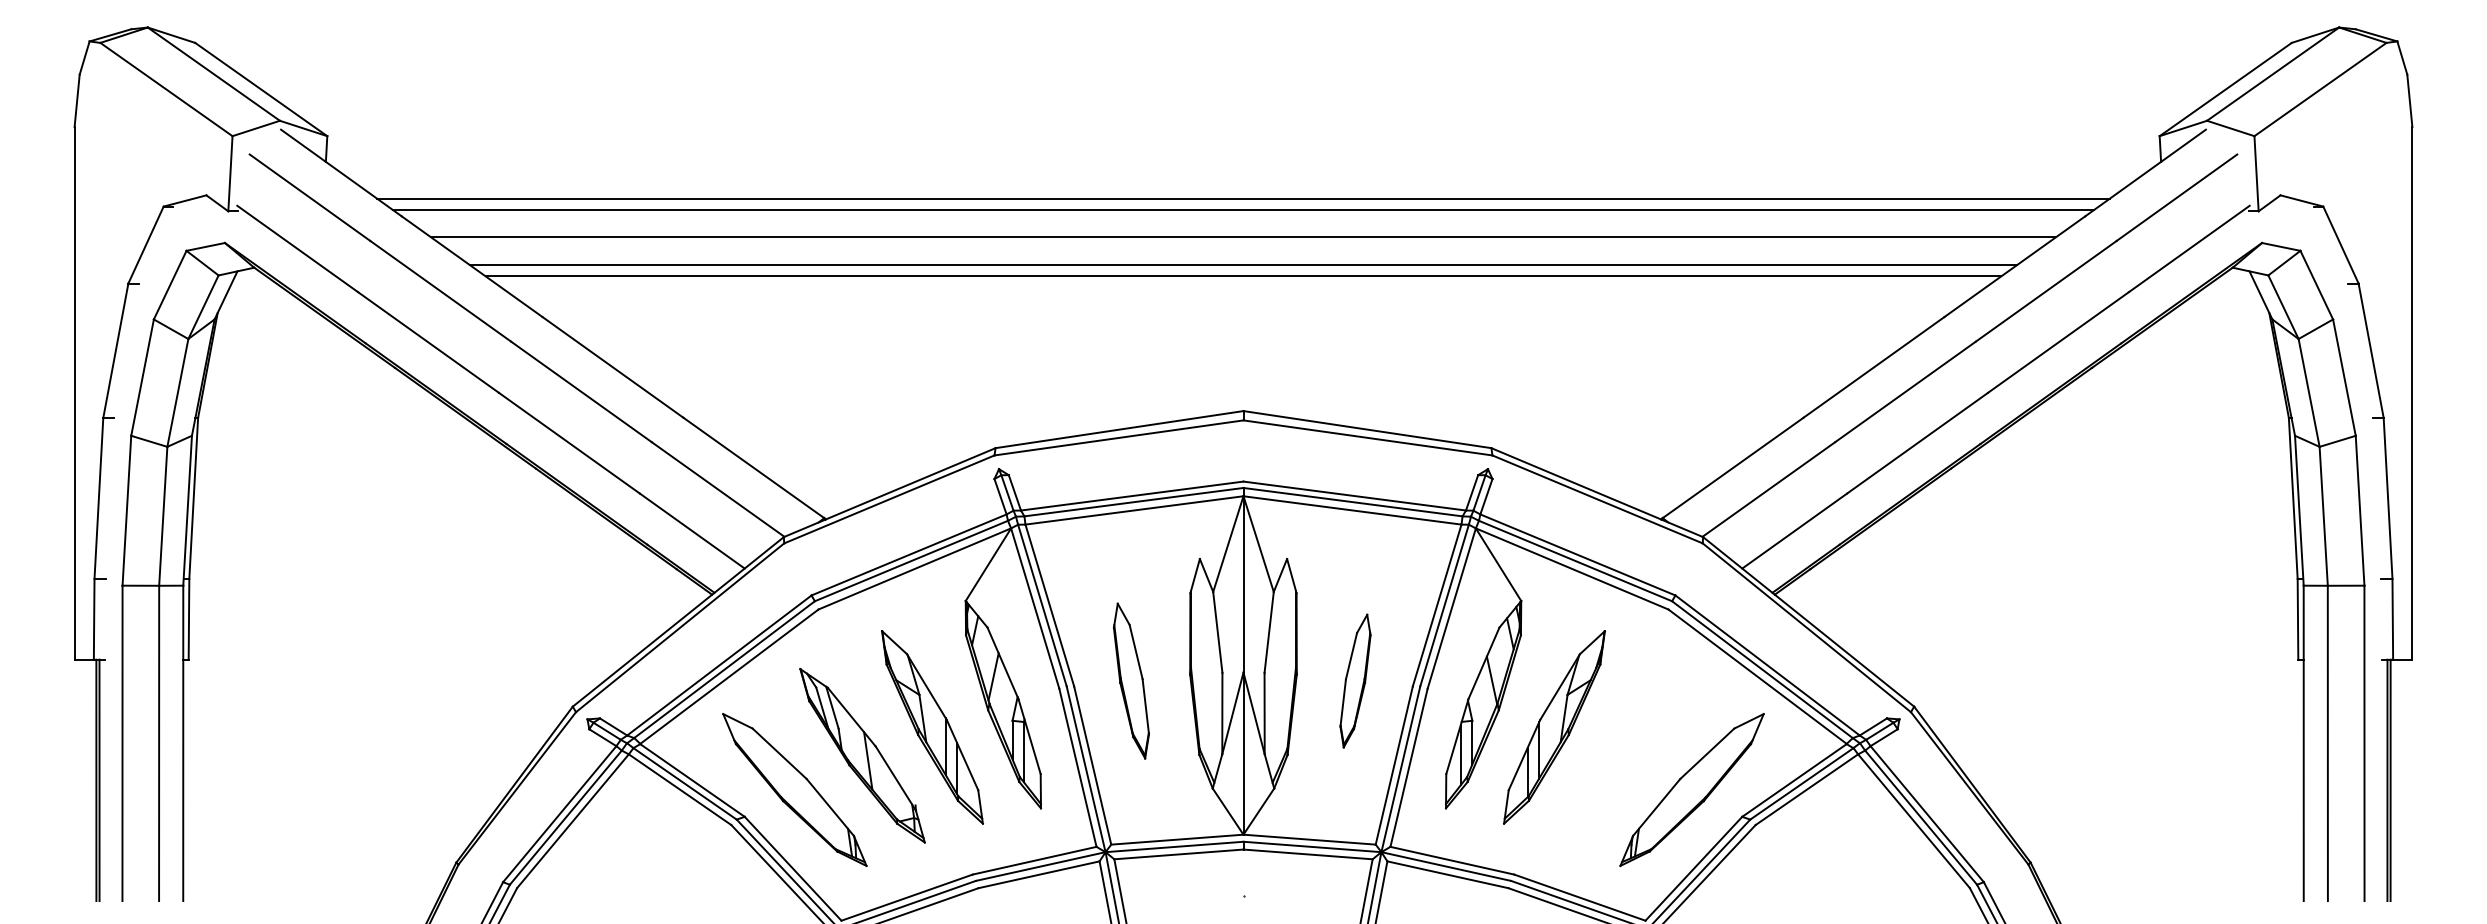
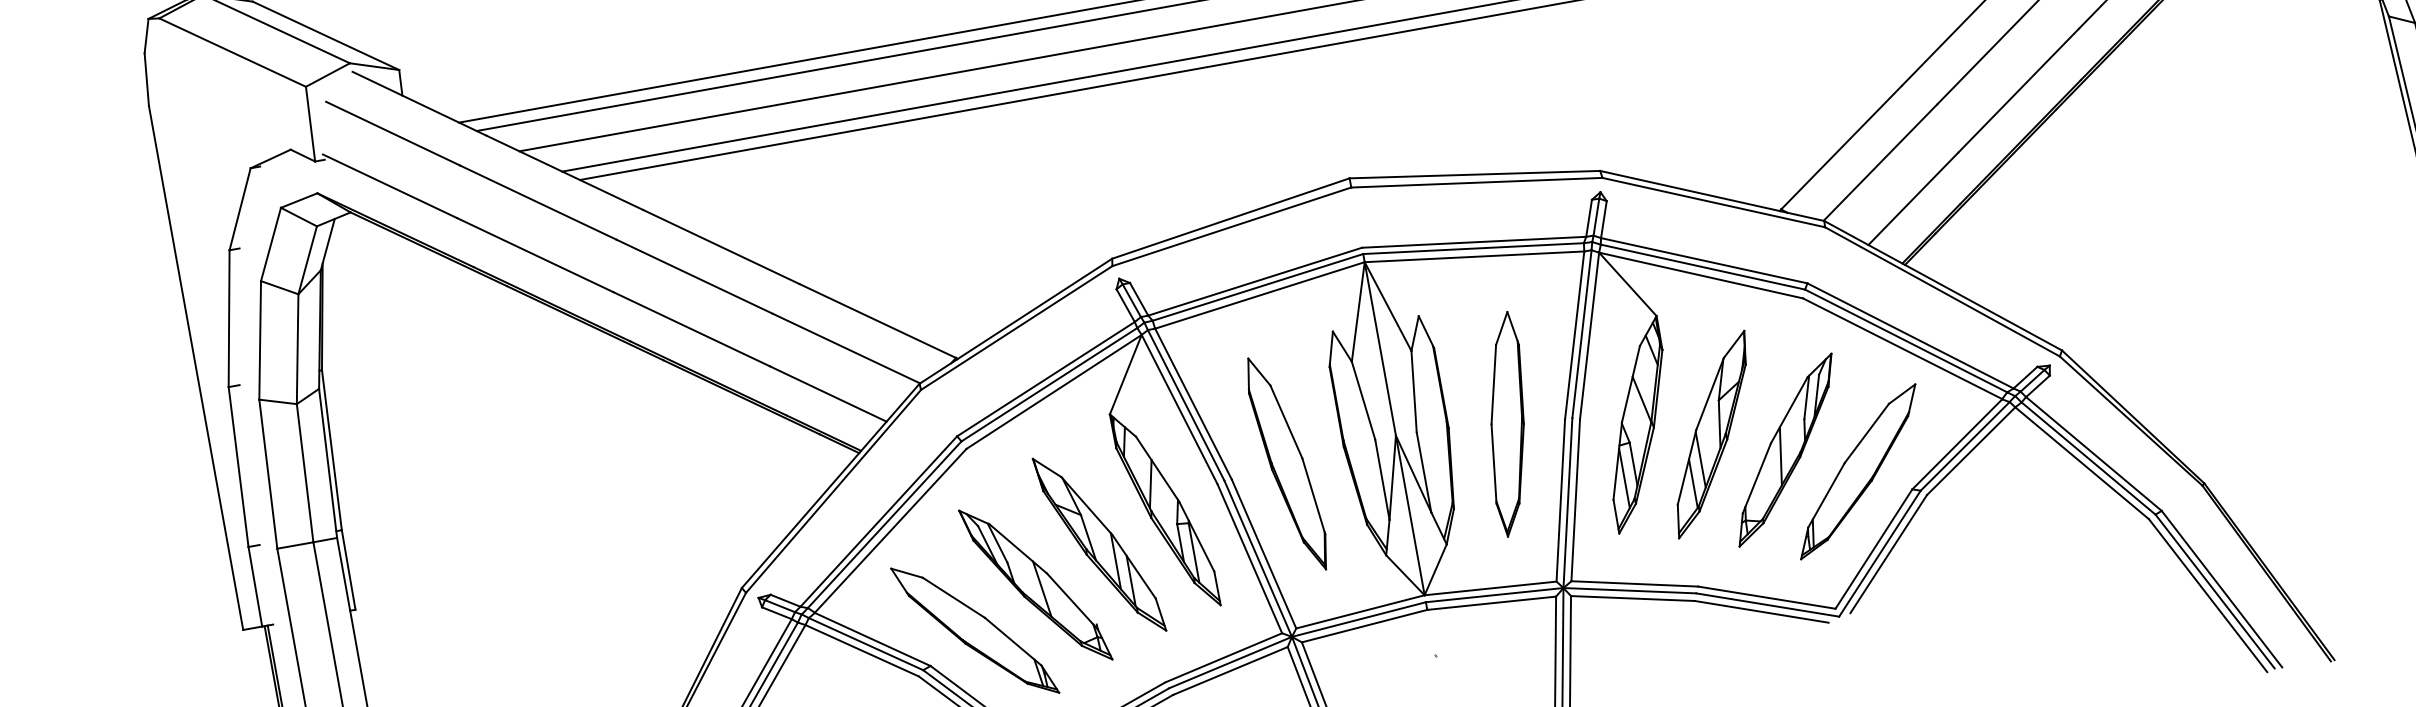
part: (1131, 680) -> (1287, 463), size x1.43
part: (1355, 680) -> (1507, 423), size x1.67
part: (1624, 755) -> (1785, 449), added

